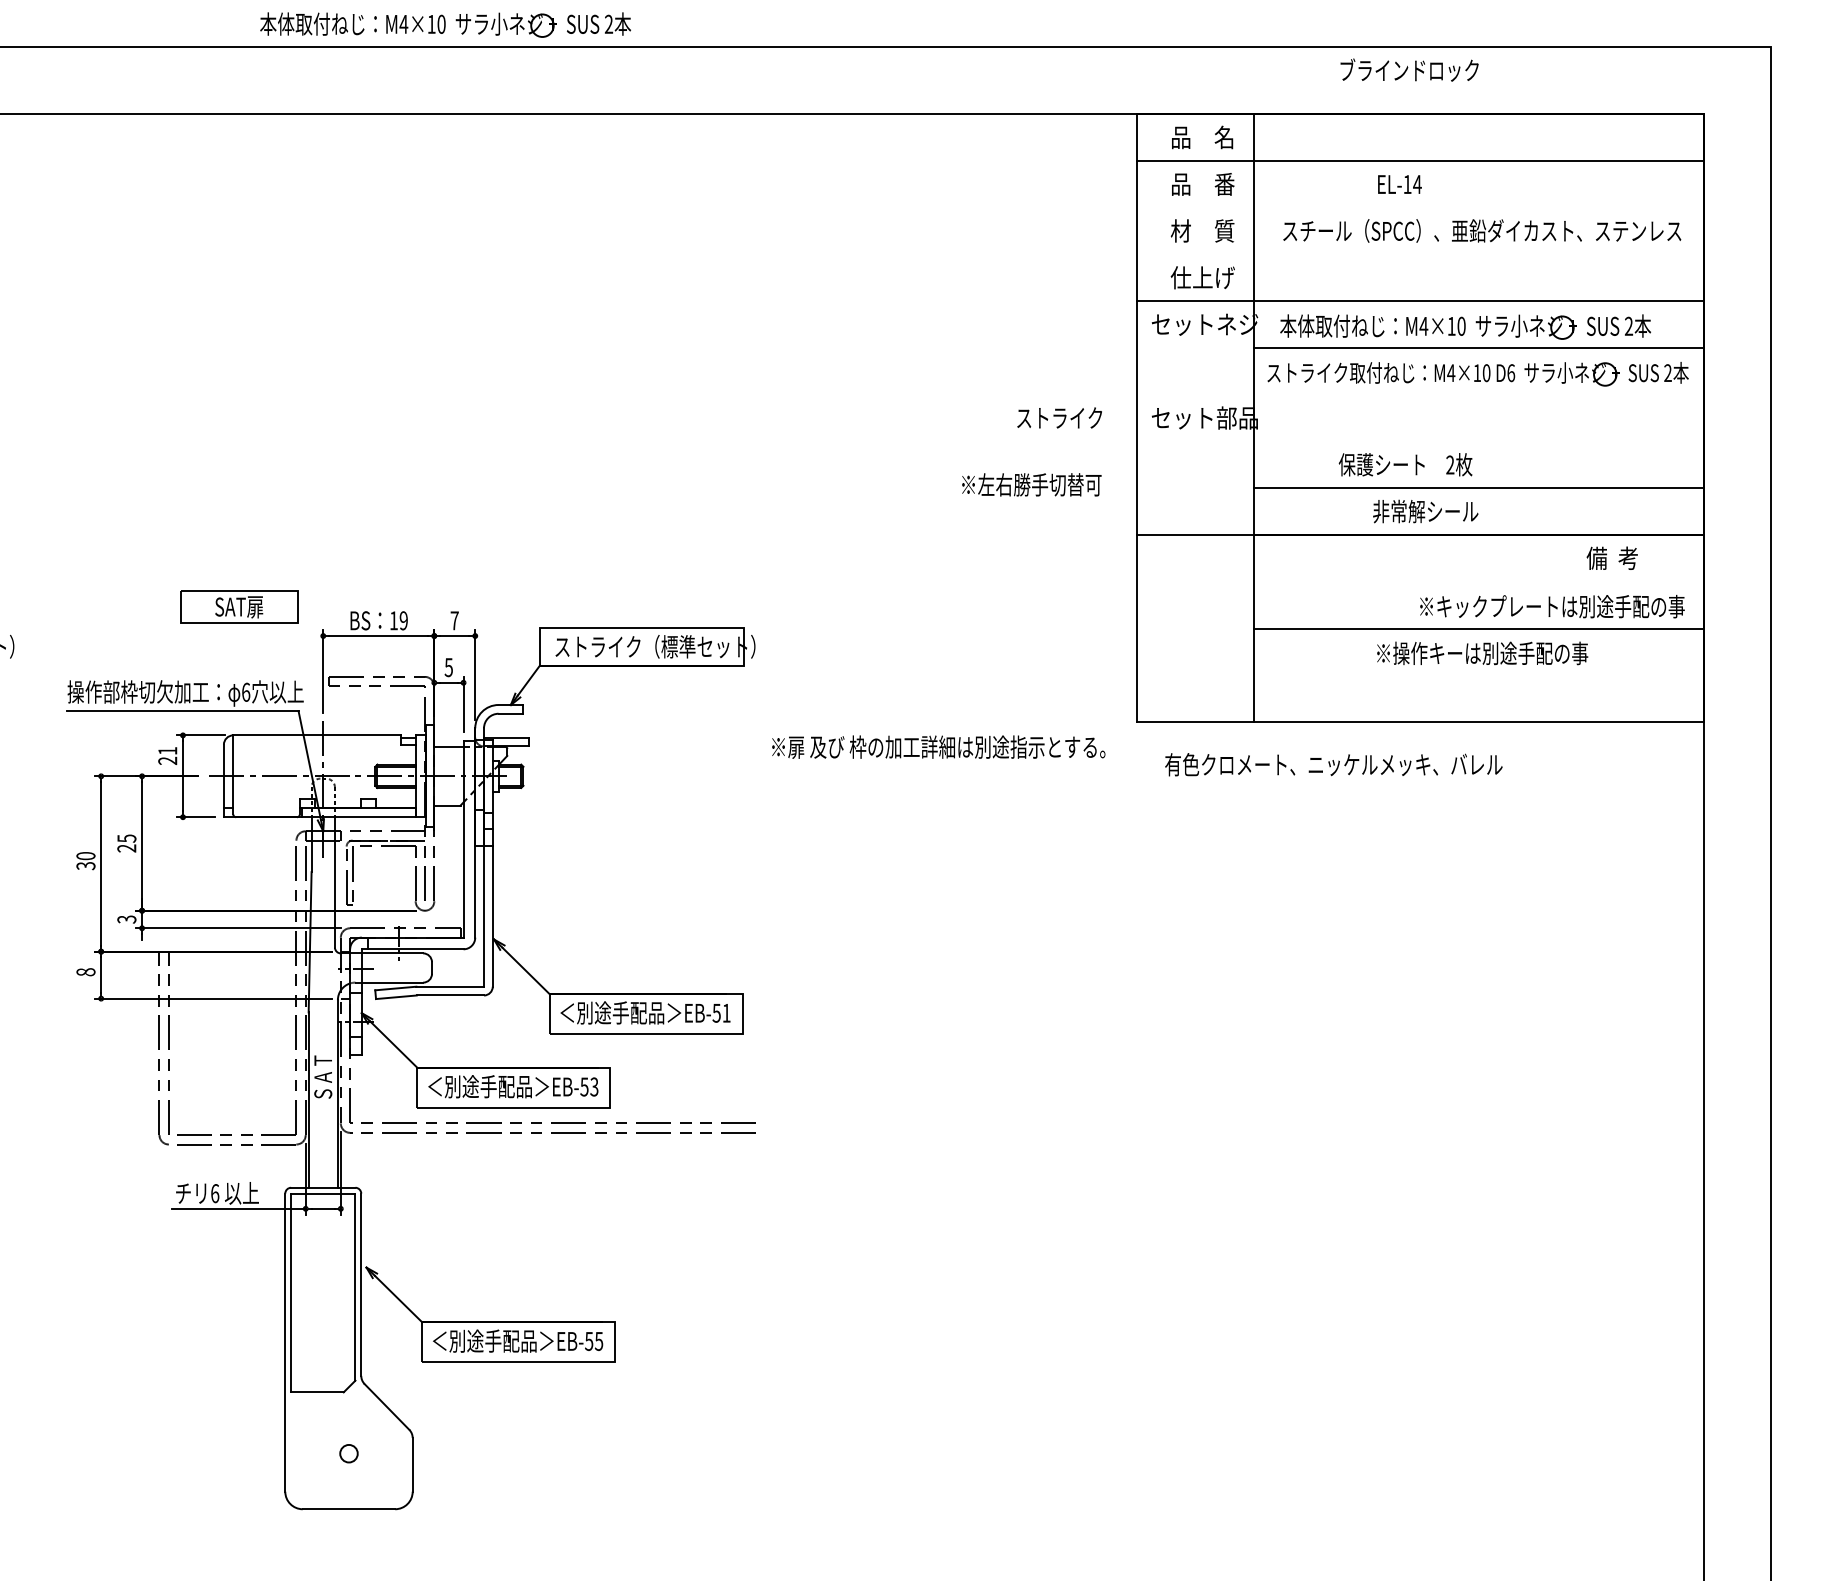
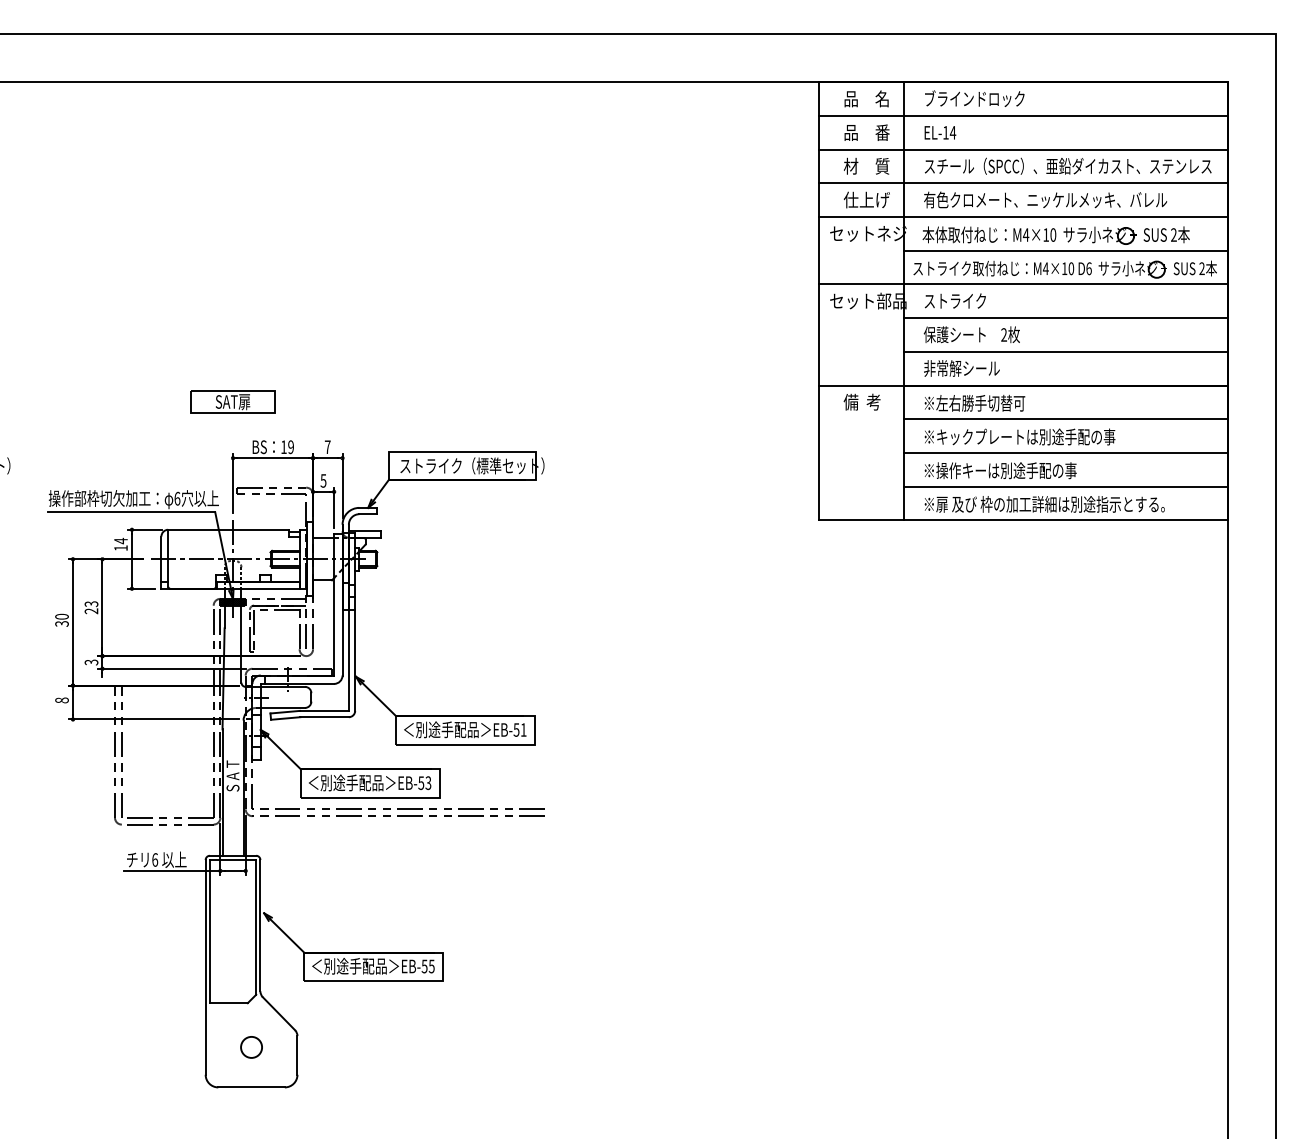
part: (445, 24) -> (321, 17), removed
text: (1409, 69) -> (974, 98), moved
text: (1399, 184) -> (940, 132), moved
line: (1420, 207) -> (1023, 149), added
line: (1420, 254) -> (1023, 183), added
line: (1420, 394) -> (1023, 284), added
text: (1059, 417) -> (955, 300), moved
line: (1478, 441) -> (1065, 318), added
text: (1405, 464) -> (971, 334), moved
text: (1031, 484) -> (974, 403), moved
text: (1425, 511) -> (961, 368), moved
text: (1611, 557) -> (861, 401), moved
line: (1478, 582) -> (1065, 419), added
part: (239, 606) -> (233, 401), moved
text: (1552, 606) -> (1020, 436), moved
text: (1482, 653) -> (1000, 470), moved
line: (1478, 675) -> (1065, 486), added
text: (938, 746) -> (1044, 503), moved
text: (167, 755) -> (120, 544), 21 -> 14
text: (1333, 764) -> (1045, 199), moved
hatch: (322, 835) -> (232, 601), added
text: (126, 838) -> (91, 604), 25 -> 23
circle: (348, 1453) -> (251, 1047), size x1.67

